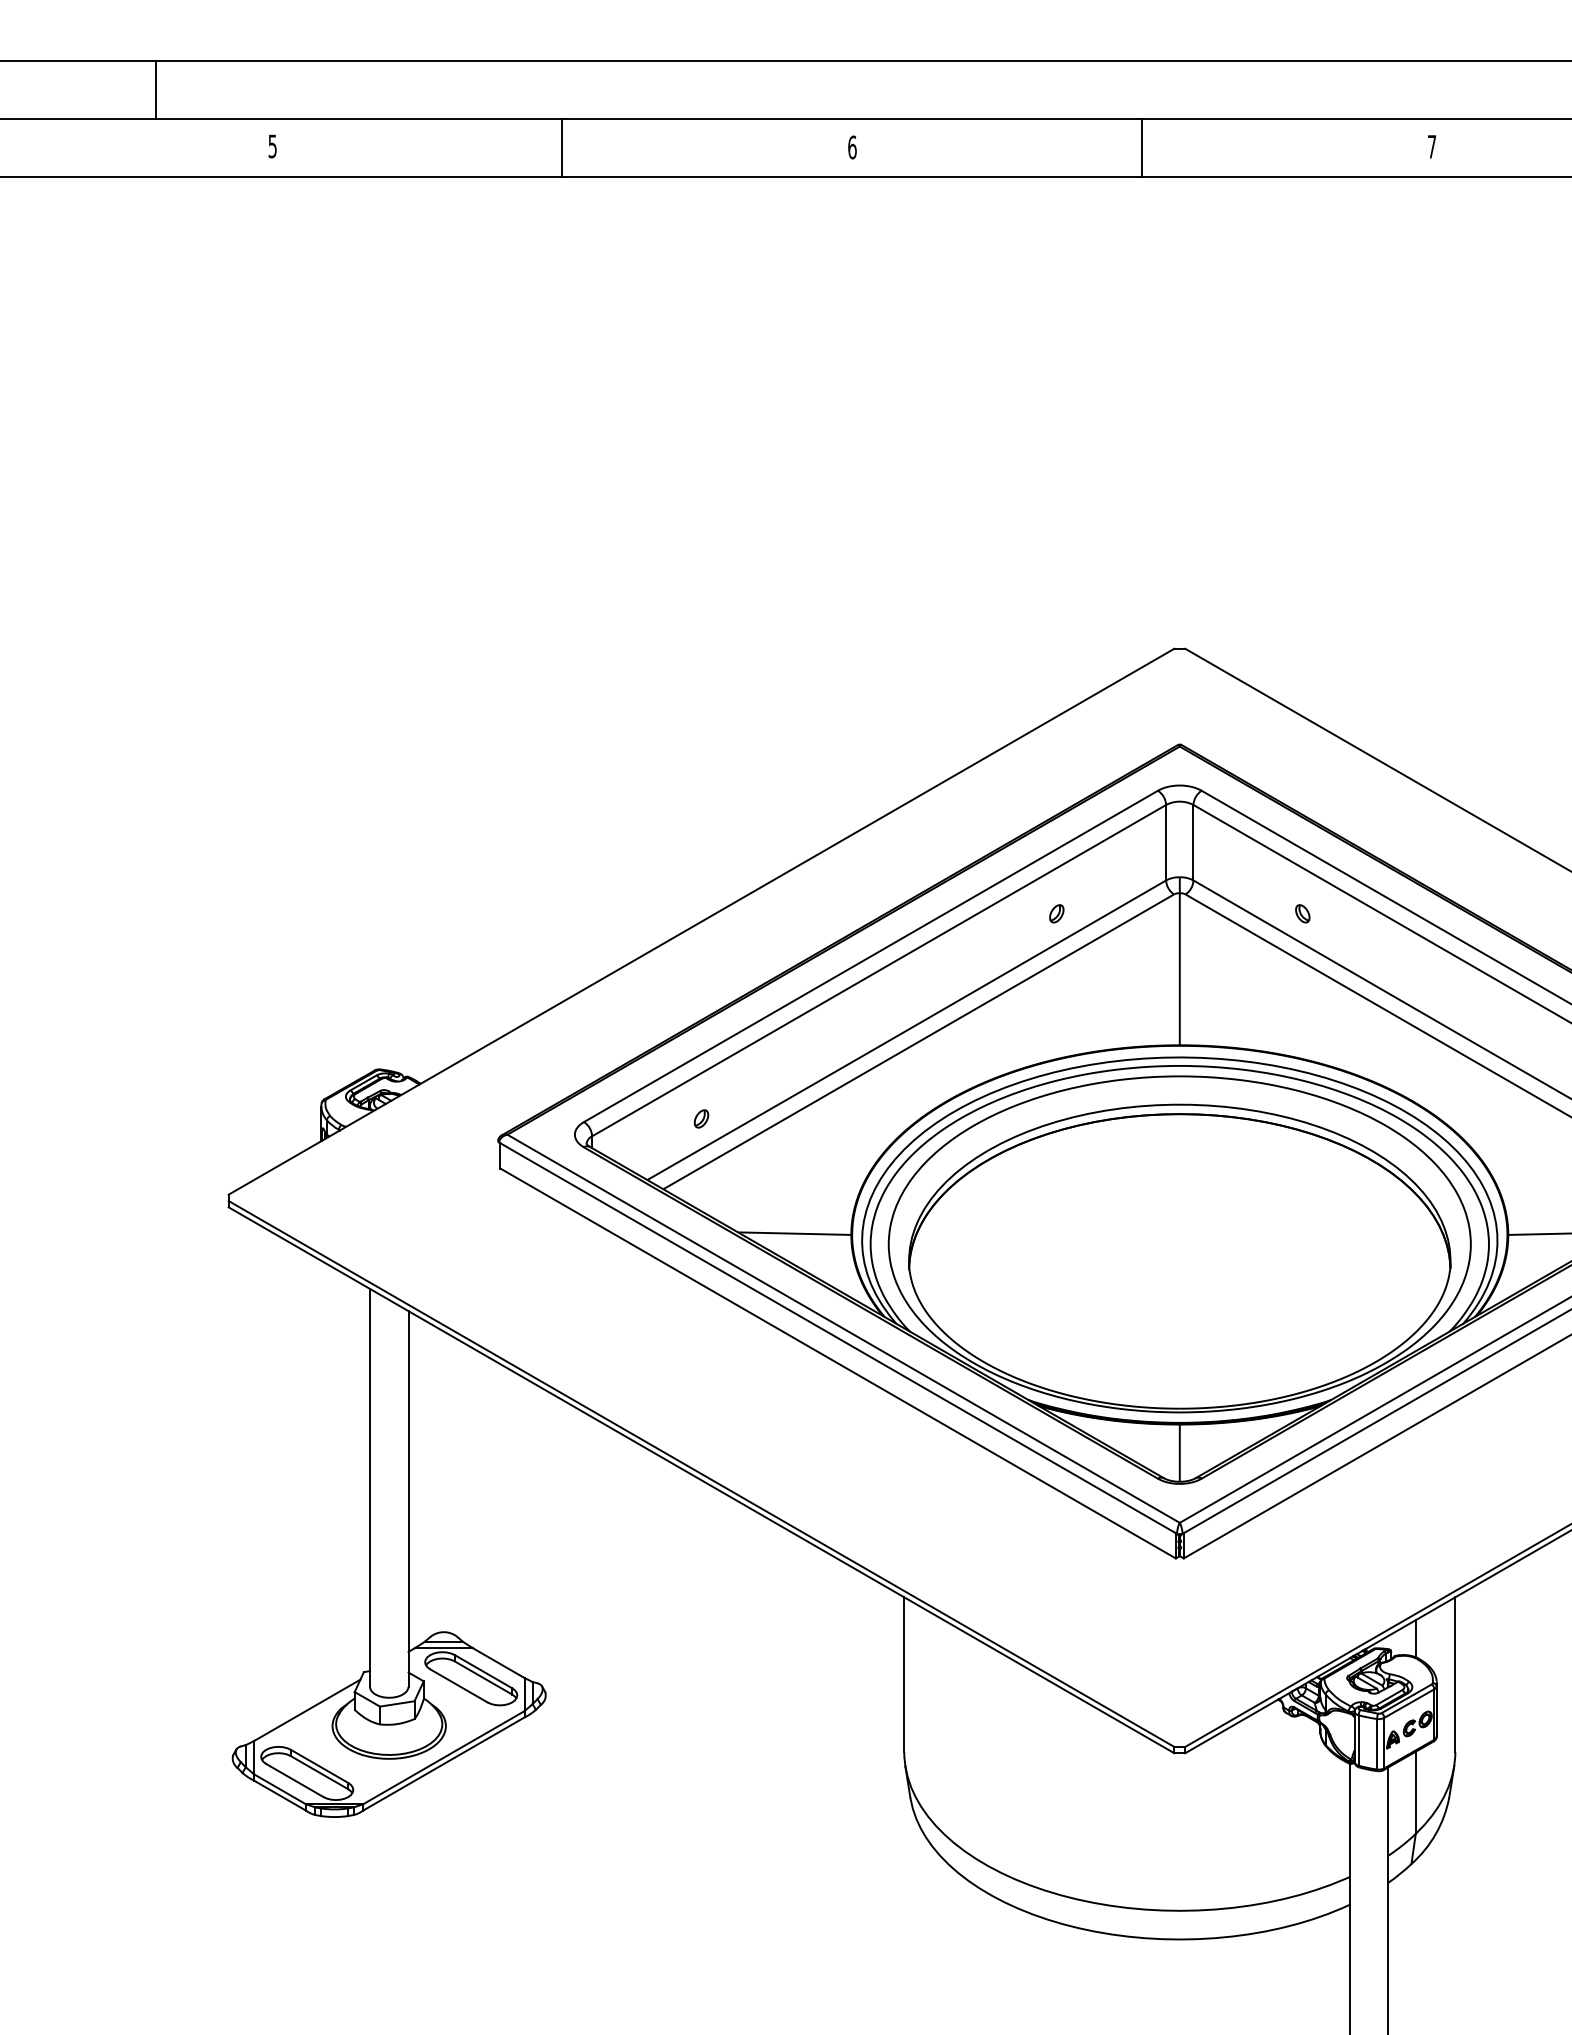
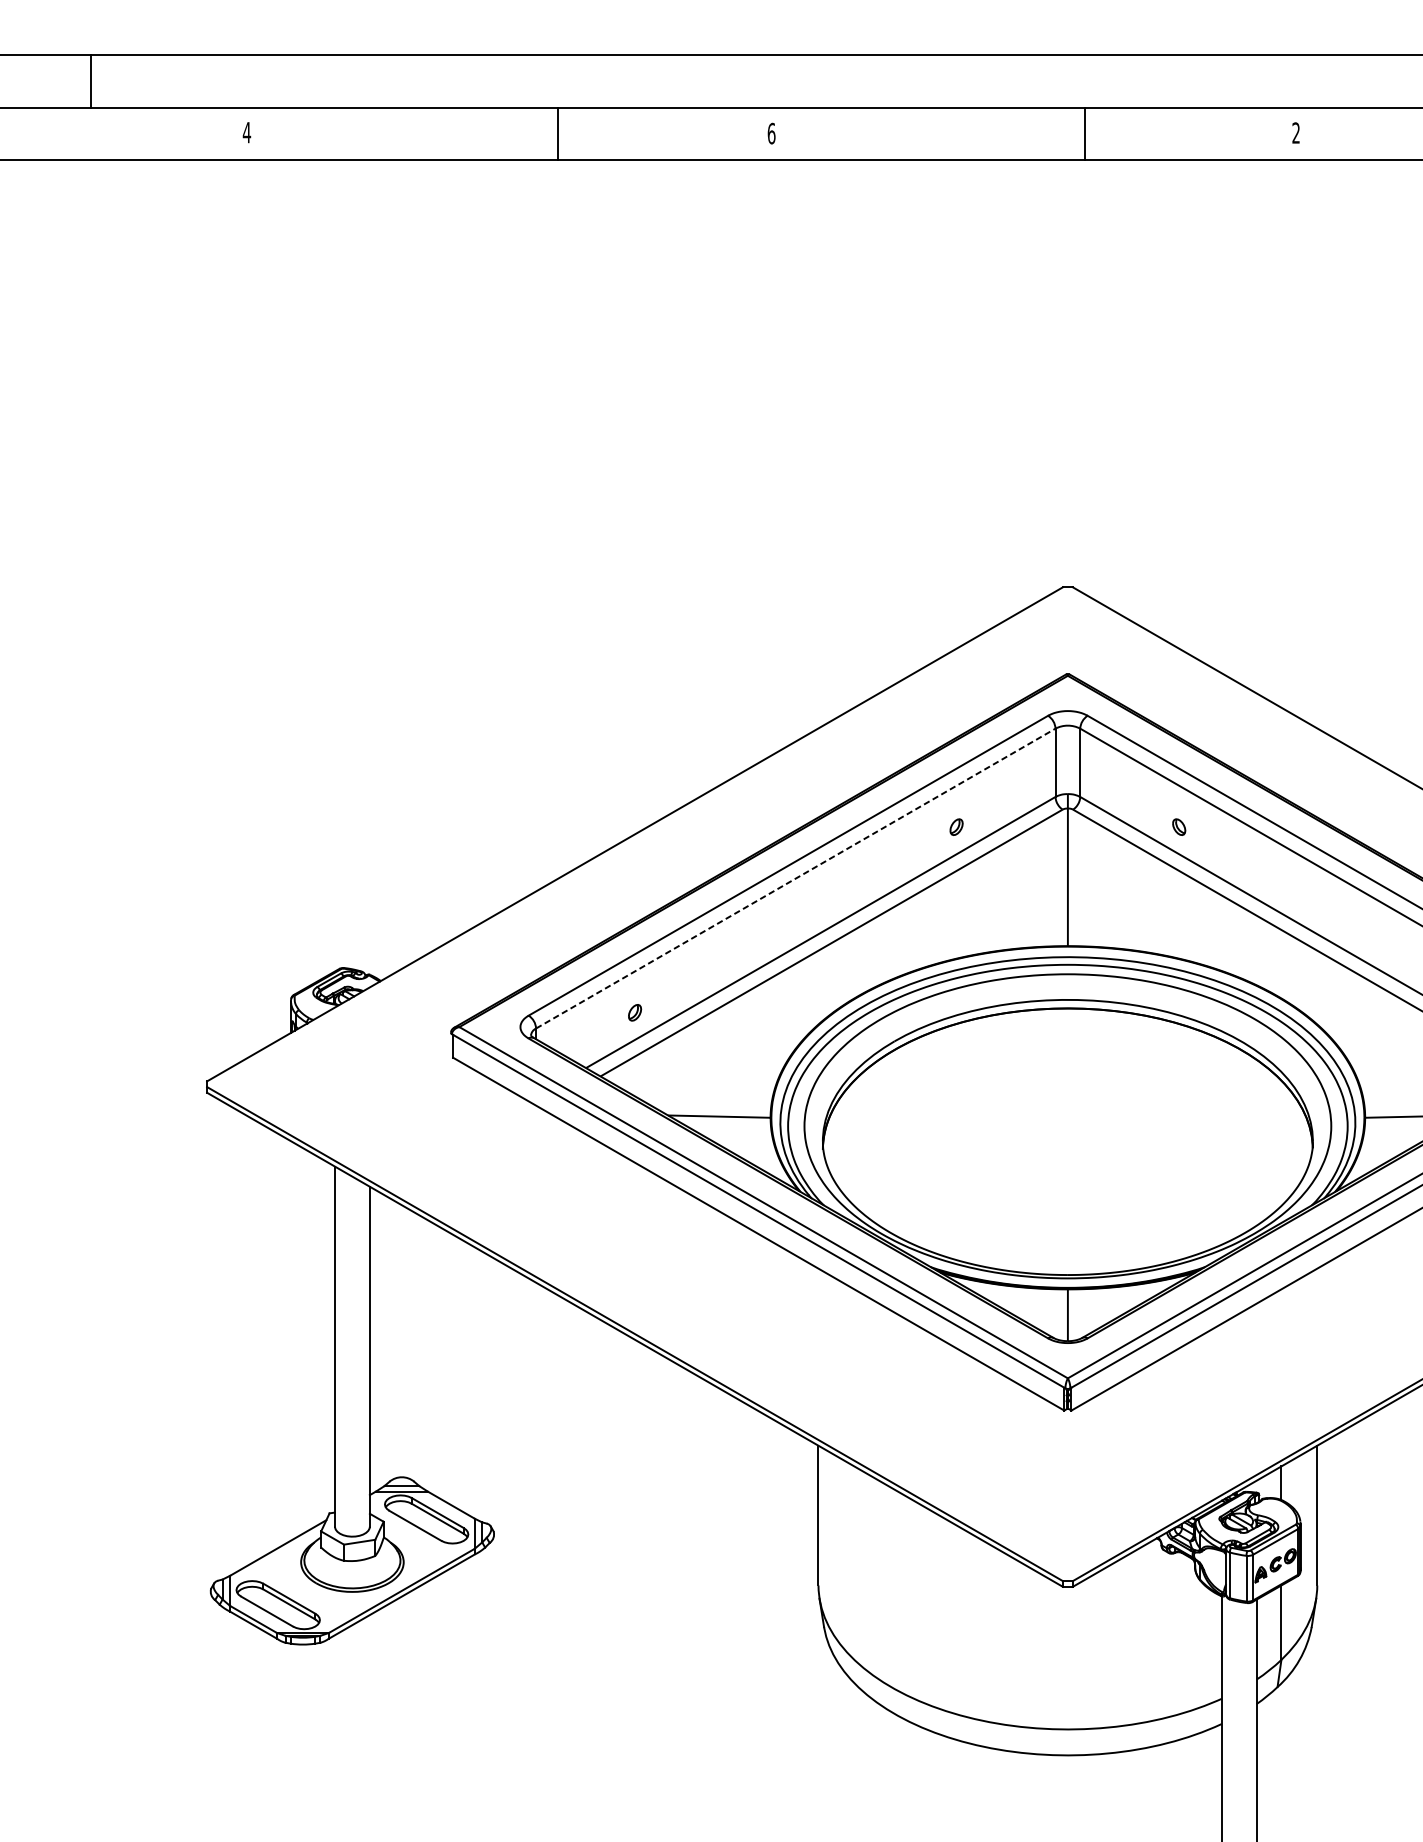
line: (156, 90) -> (91, 82), moved
text: (272, 146) -> (246, 132), 5 -> 4
text: (1431, 146) -> (1295, 132), 7 -> 2
line: (562, 148) -> (558, 134), moved
line: (1141, 148) -> (1084, 134), moved
line: (879, 970) -> (796, 878), solid -> dashed

